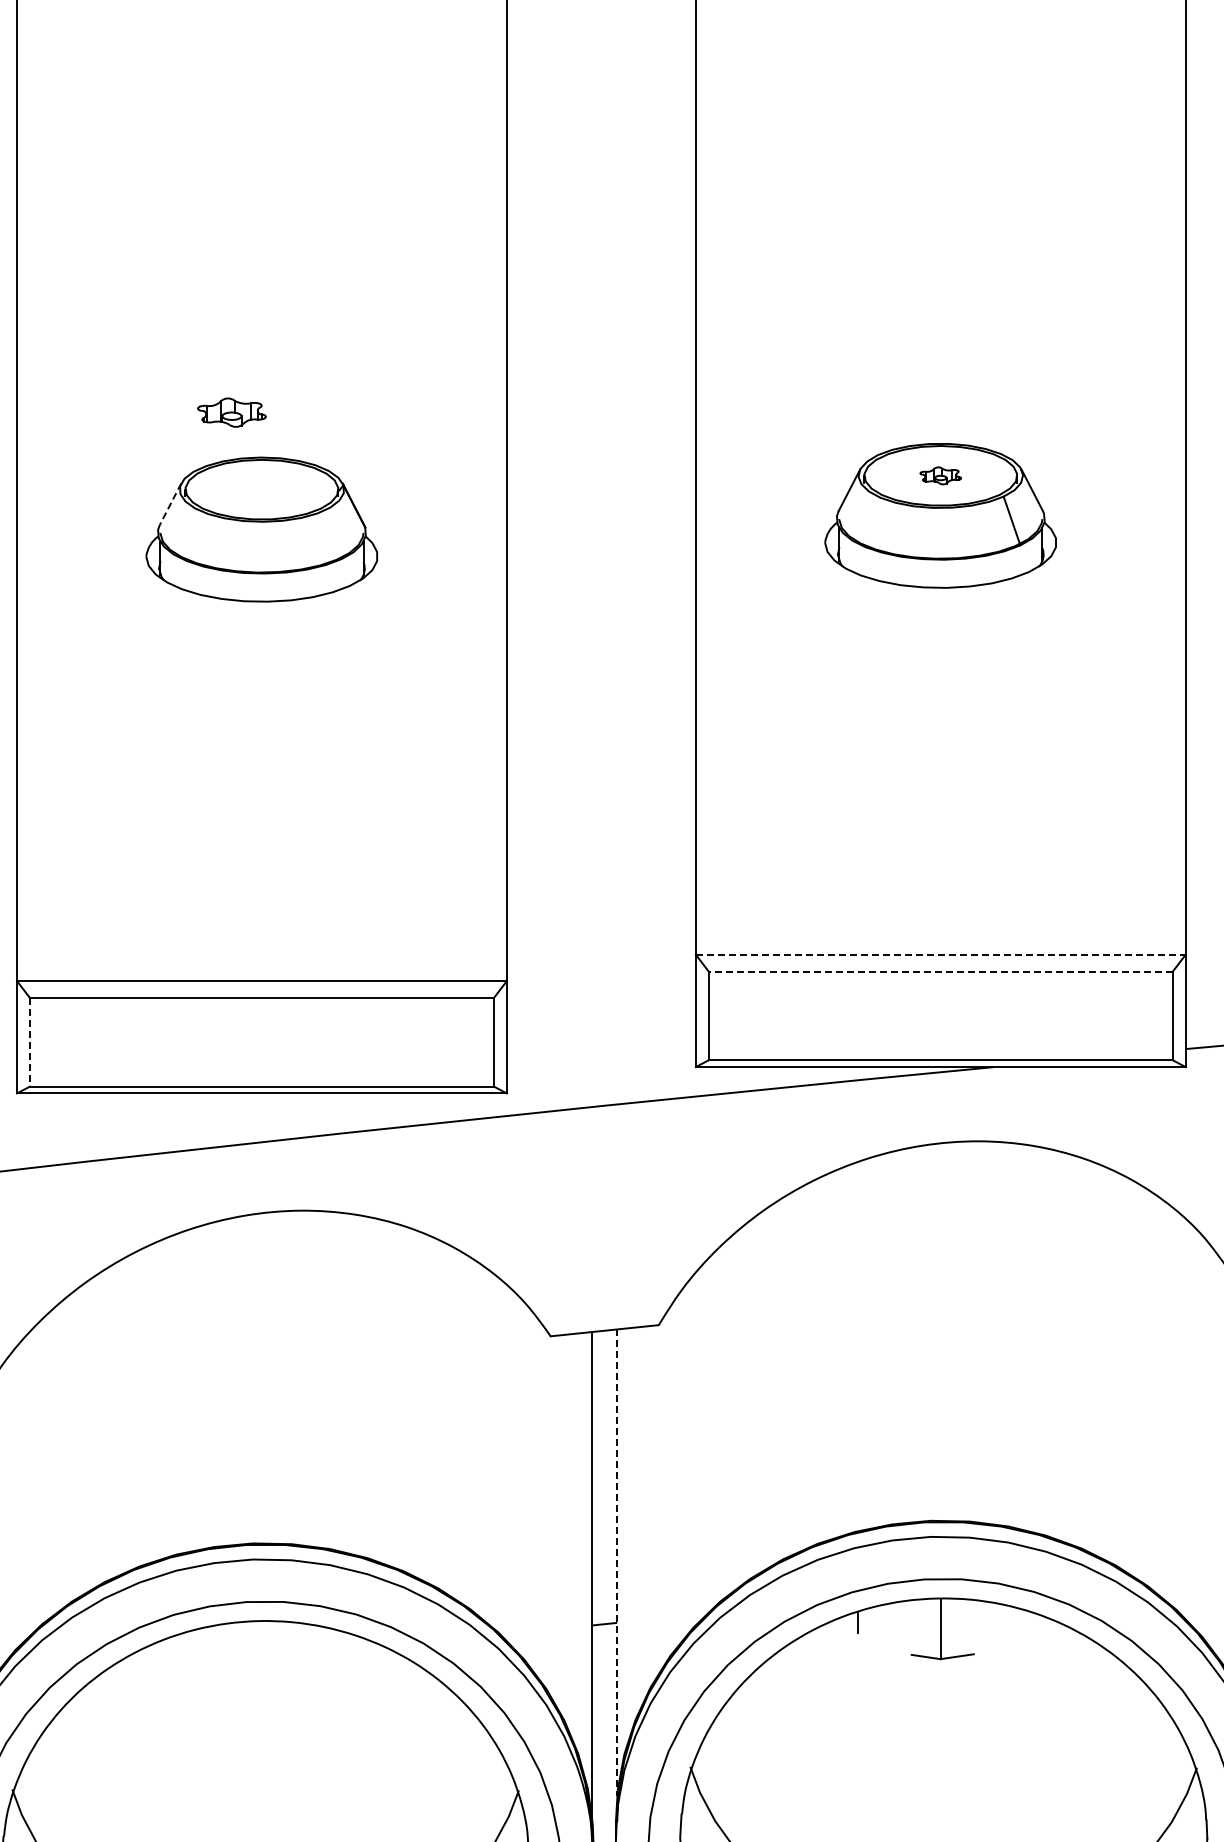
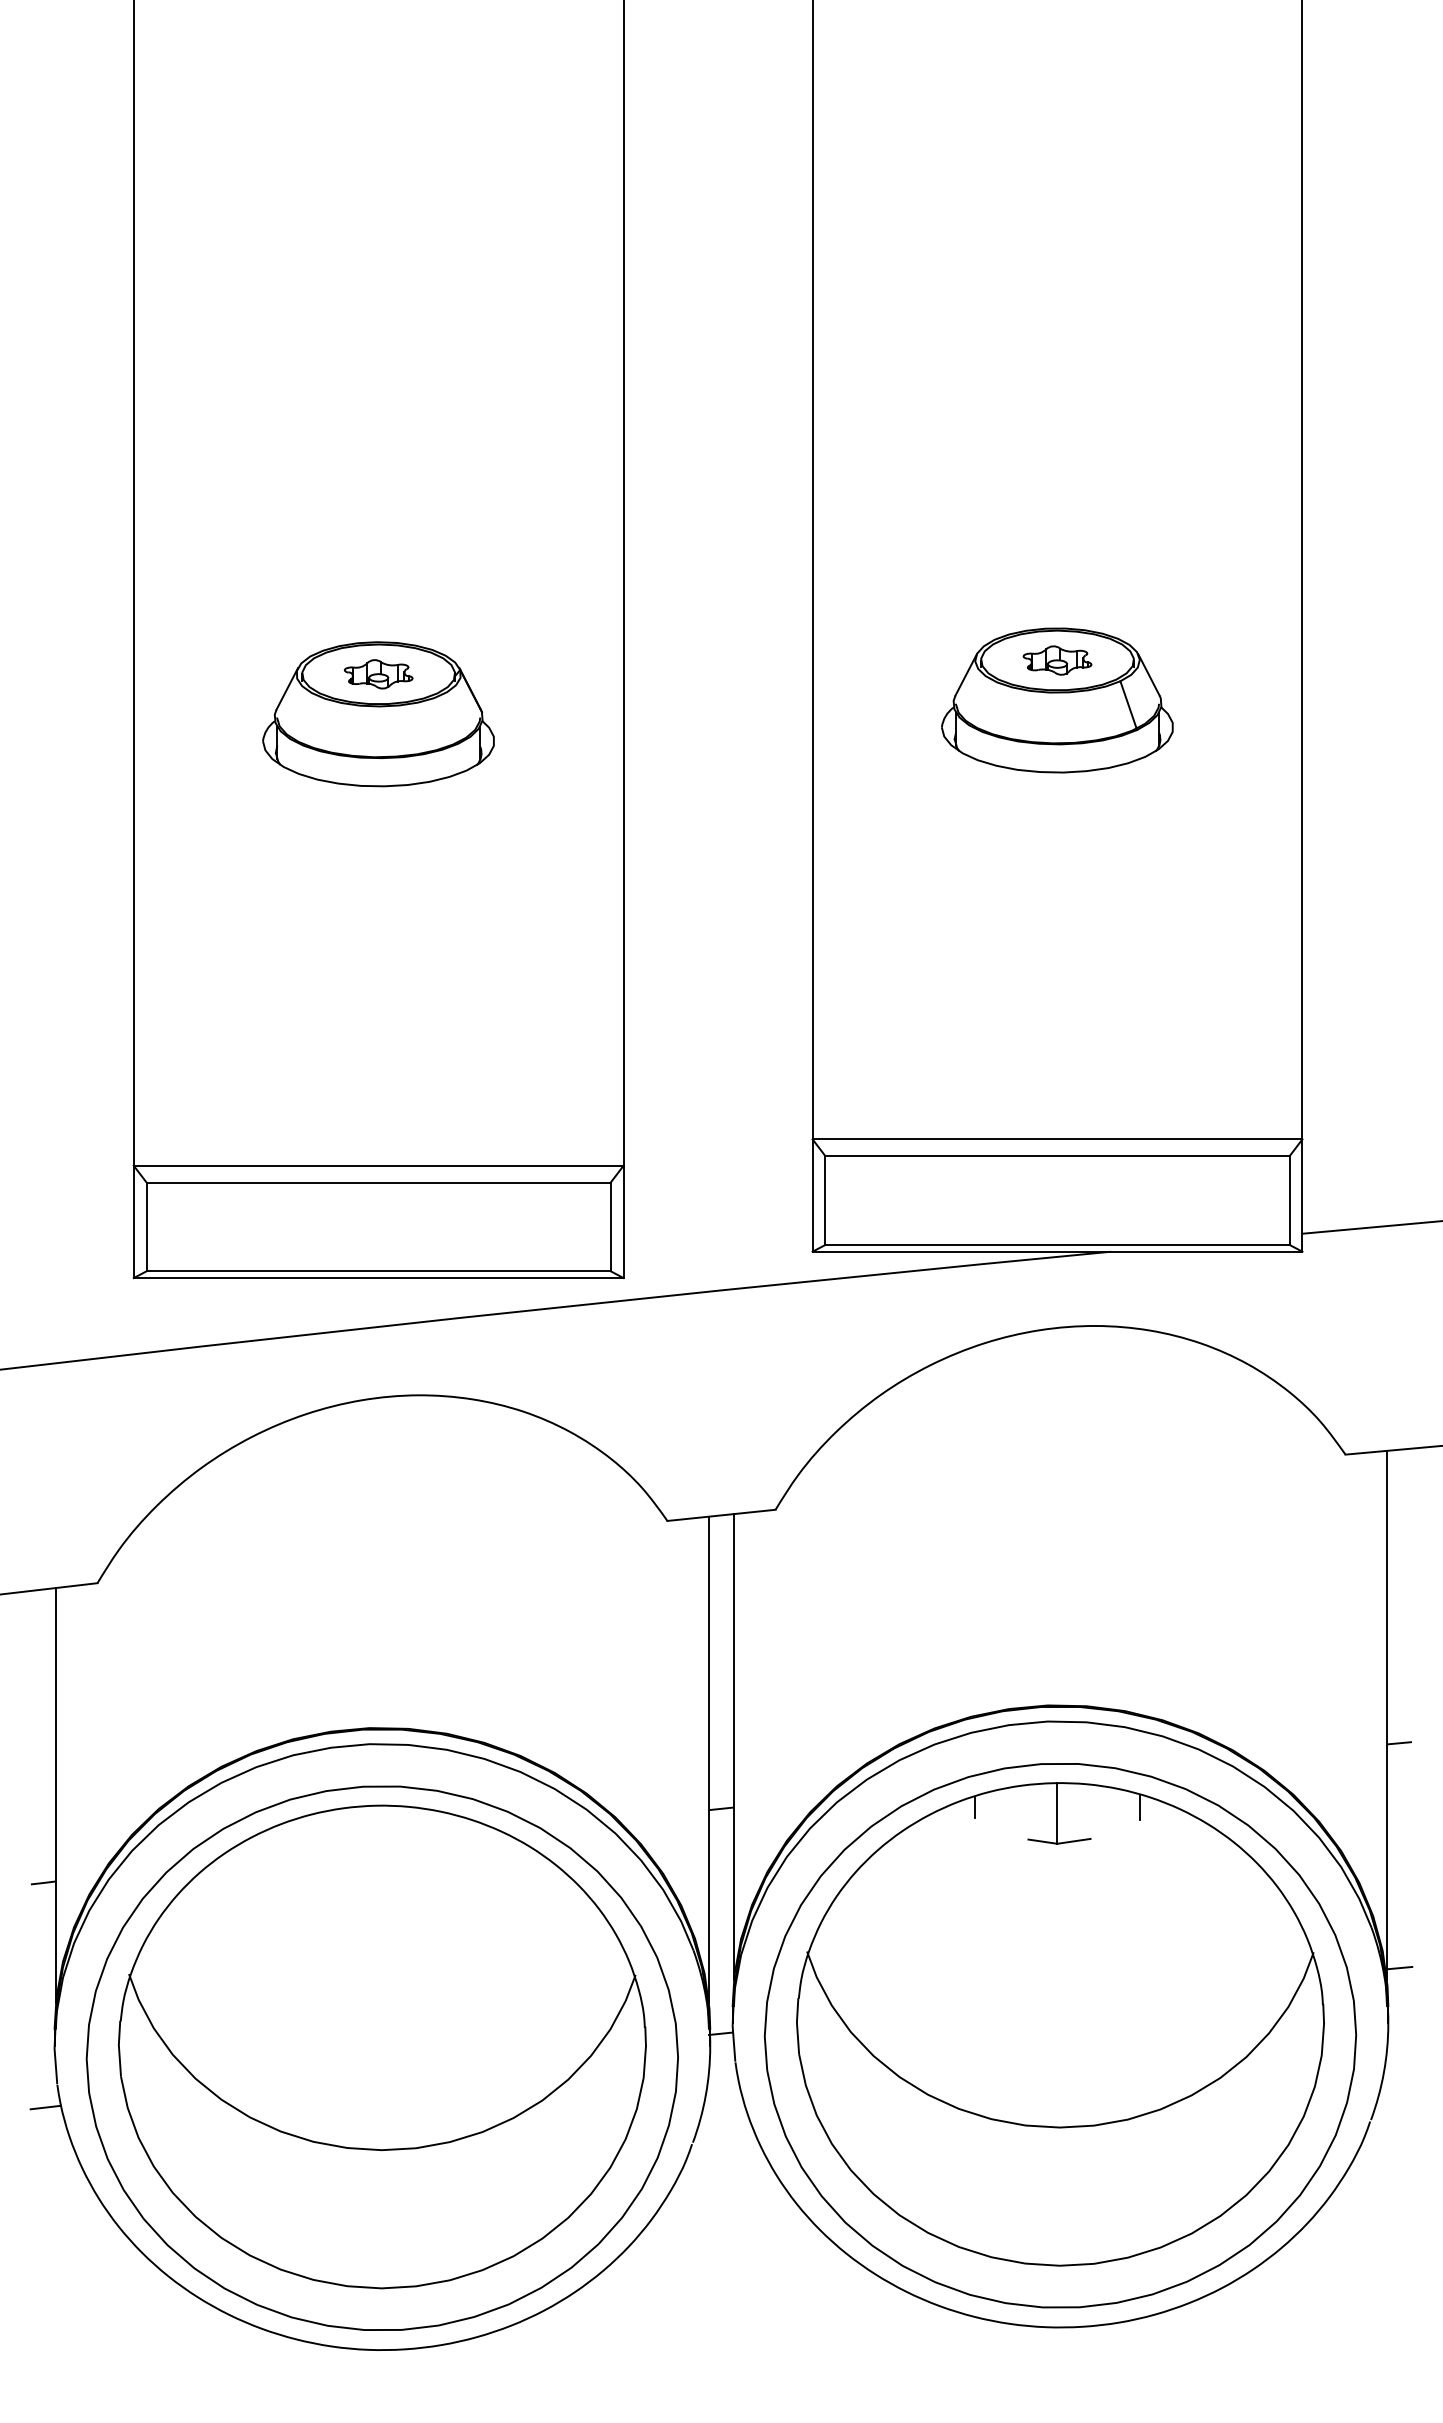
part: (231, 412) -> (378, 674), moved
part: (940, 475) -> (1057, 660), size x1.67
line: (170, 504) -> (287, 689), dashed -> solid
line: (940, 954) -> (1057, 1139), dashed -> solid
line: (940, 971) -> (1057, 1156), dashed -> solid
line: (29, 1042) -> (146, 1227), dashed -> solid
line: (616, 1562) -> (733, 1747), dashed -> solid
line: (1022, 1621) -> (1139, 1806), added

